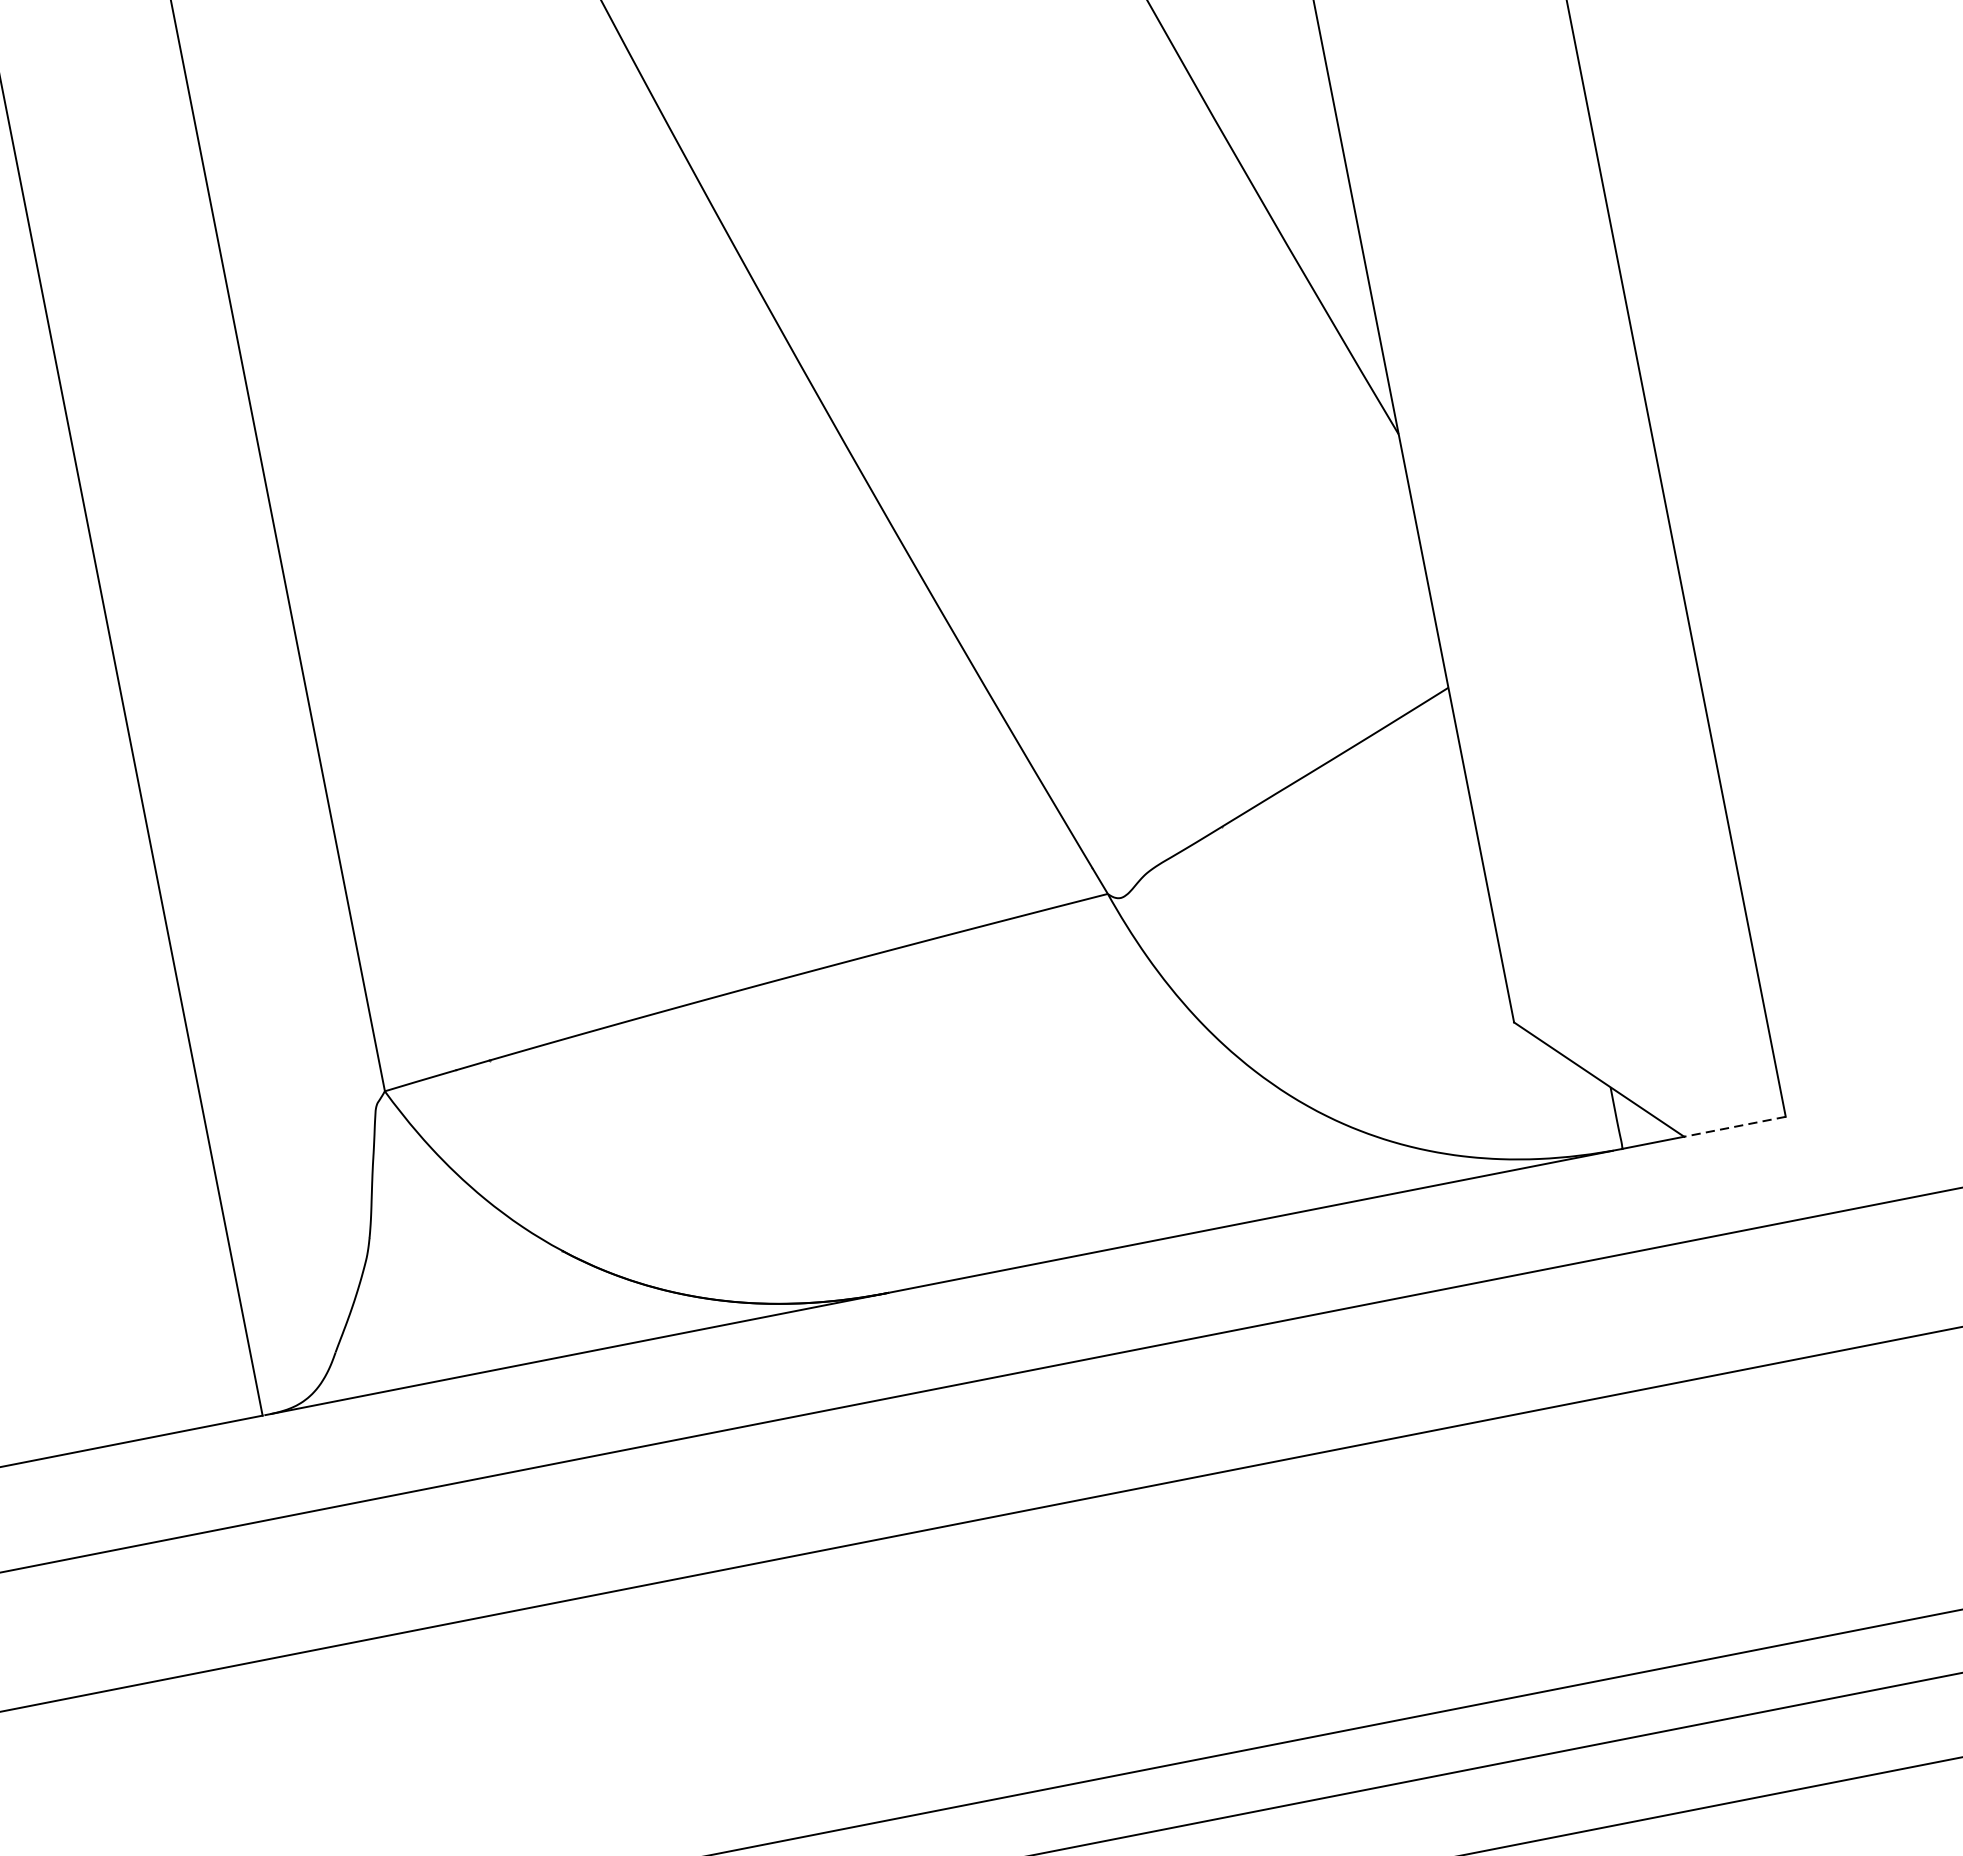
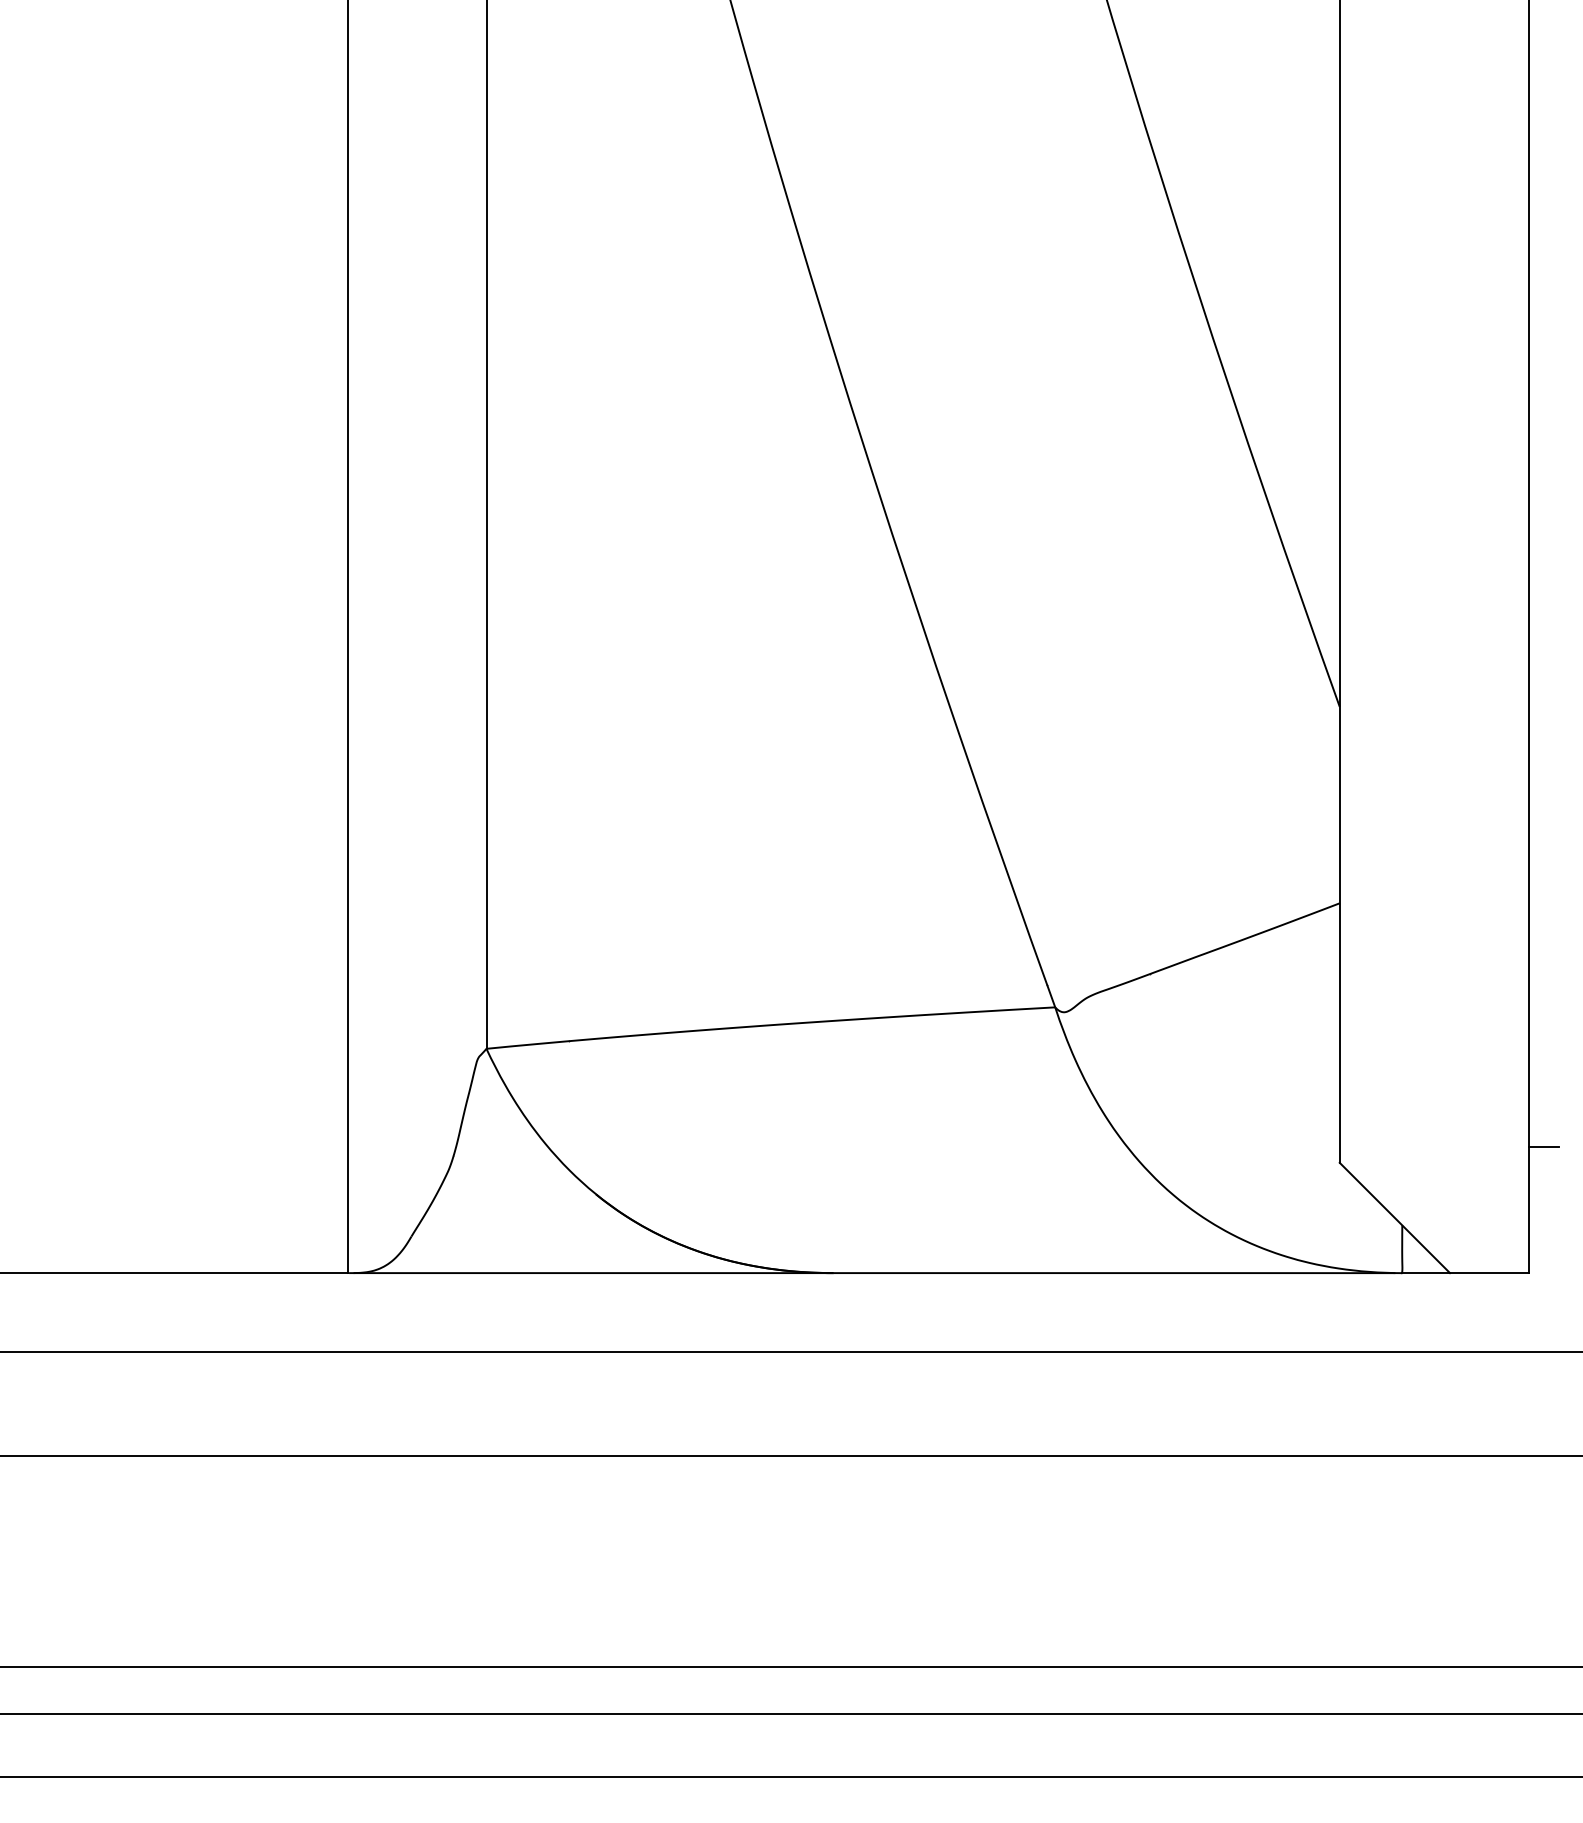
line: (1772, 951) -> (1543, 1147), added
line: (1733, 1127) -> (1488, 1273), dashed -> solid

